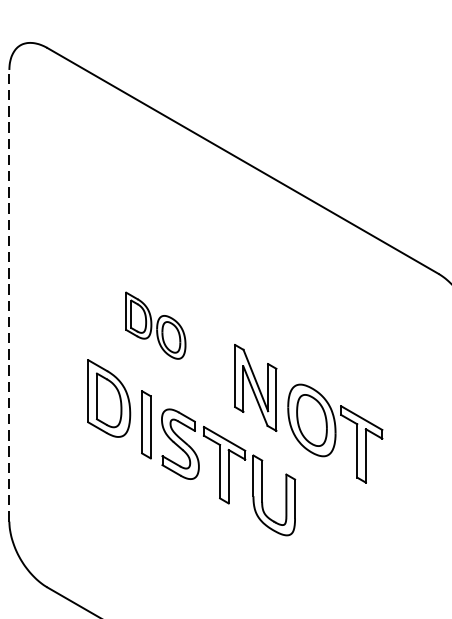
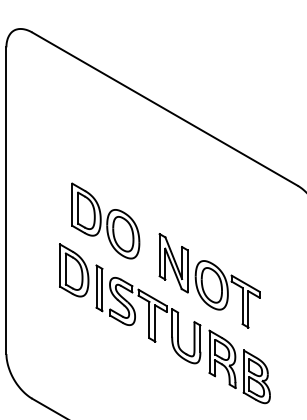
line: (9, 295) -> (6, 200), dashed -> solid
part: (155, 324) -> (105, 220), size x1.67
part: (352, 539) -> (239, 366), added

